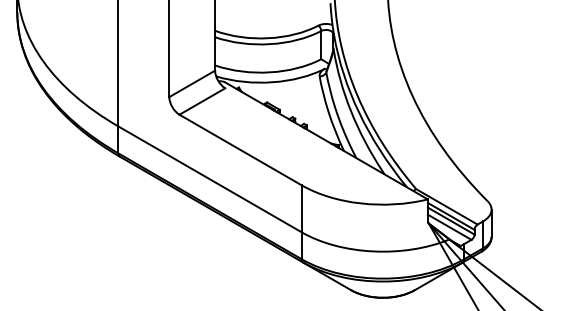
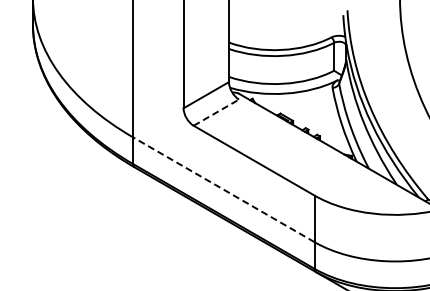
line: (202, 101) -> (216, 112), solid -> dashed
line: (210, 179) -> (224, 189), solid -> dashed

